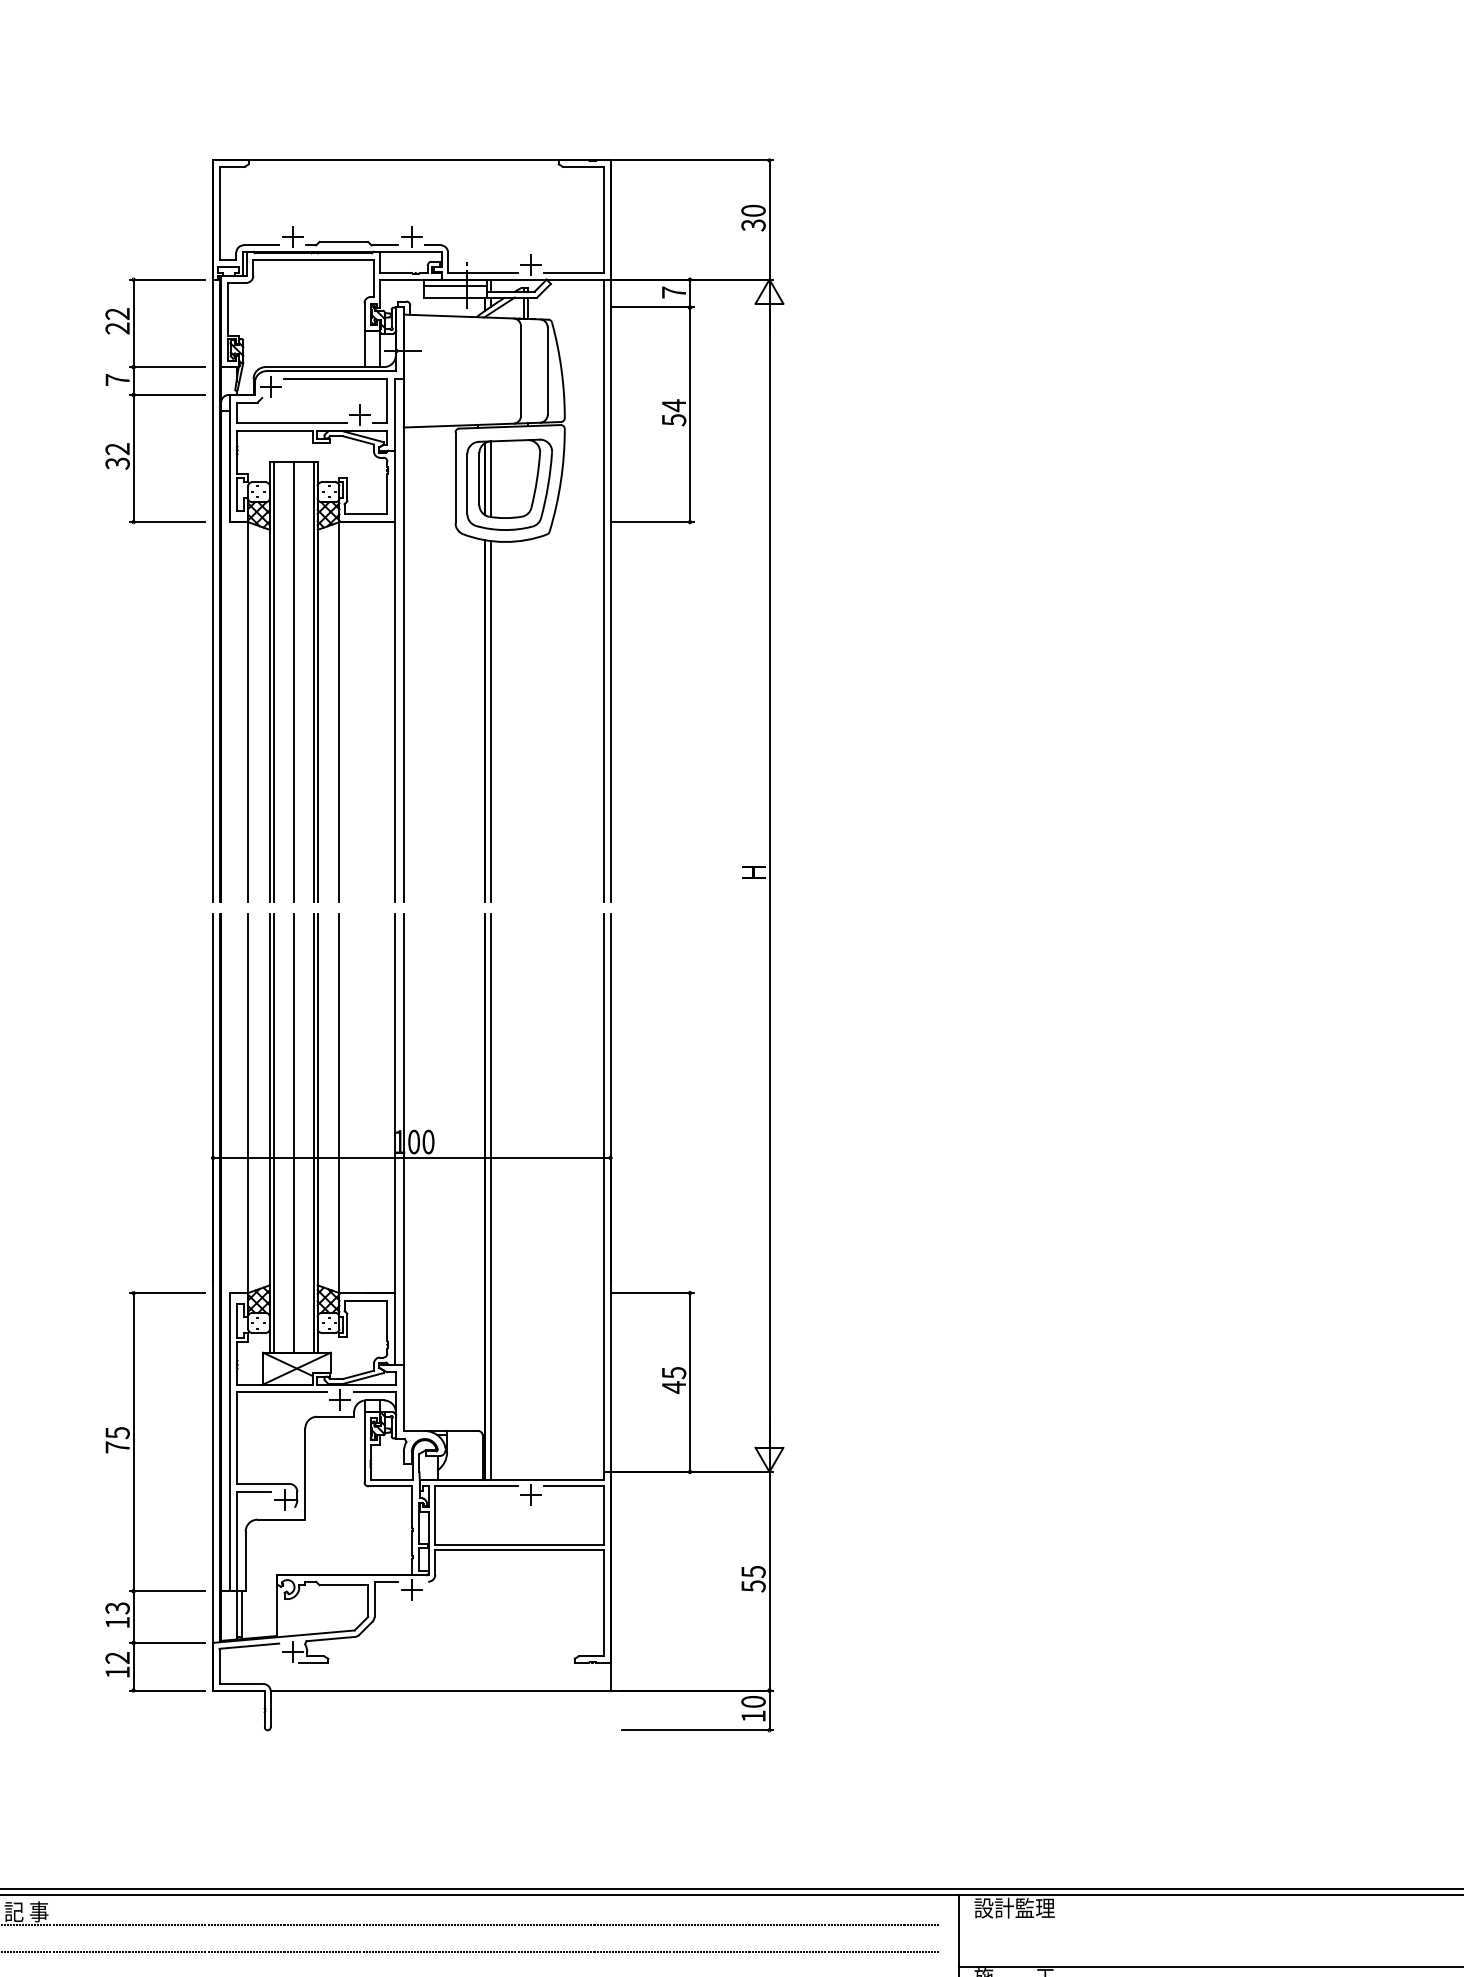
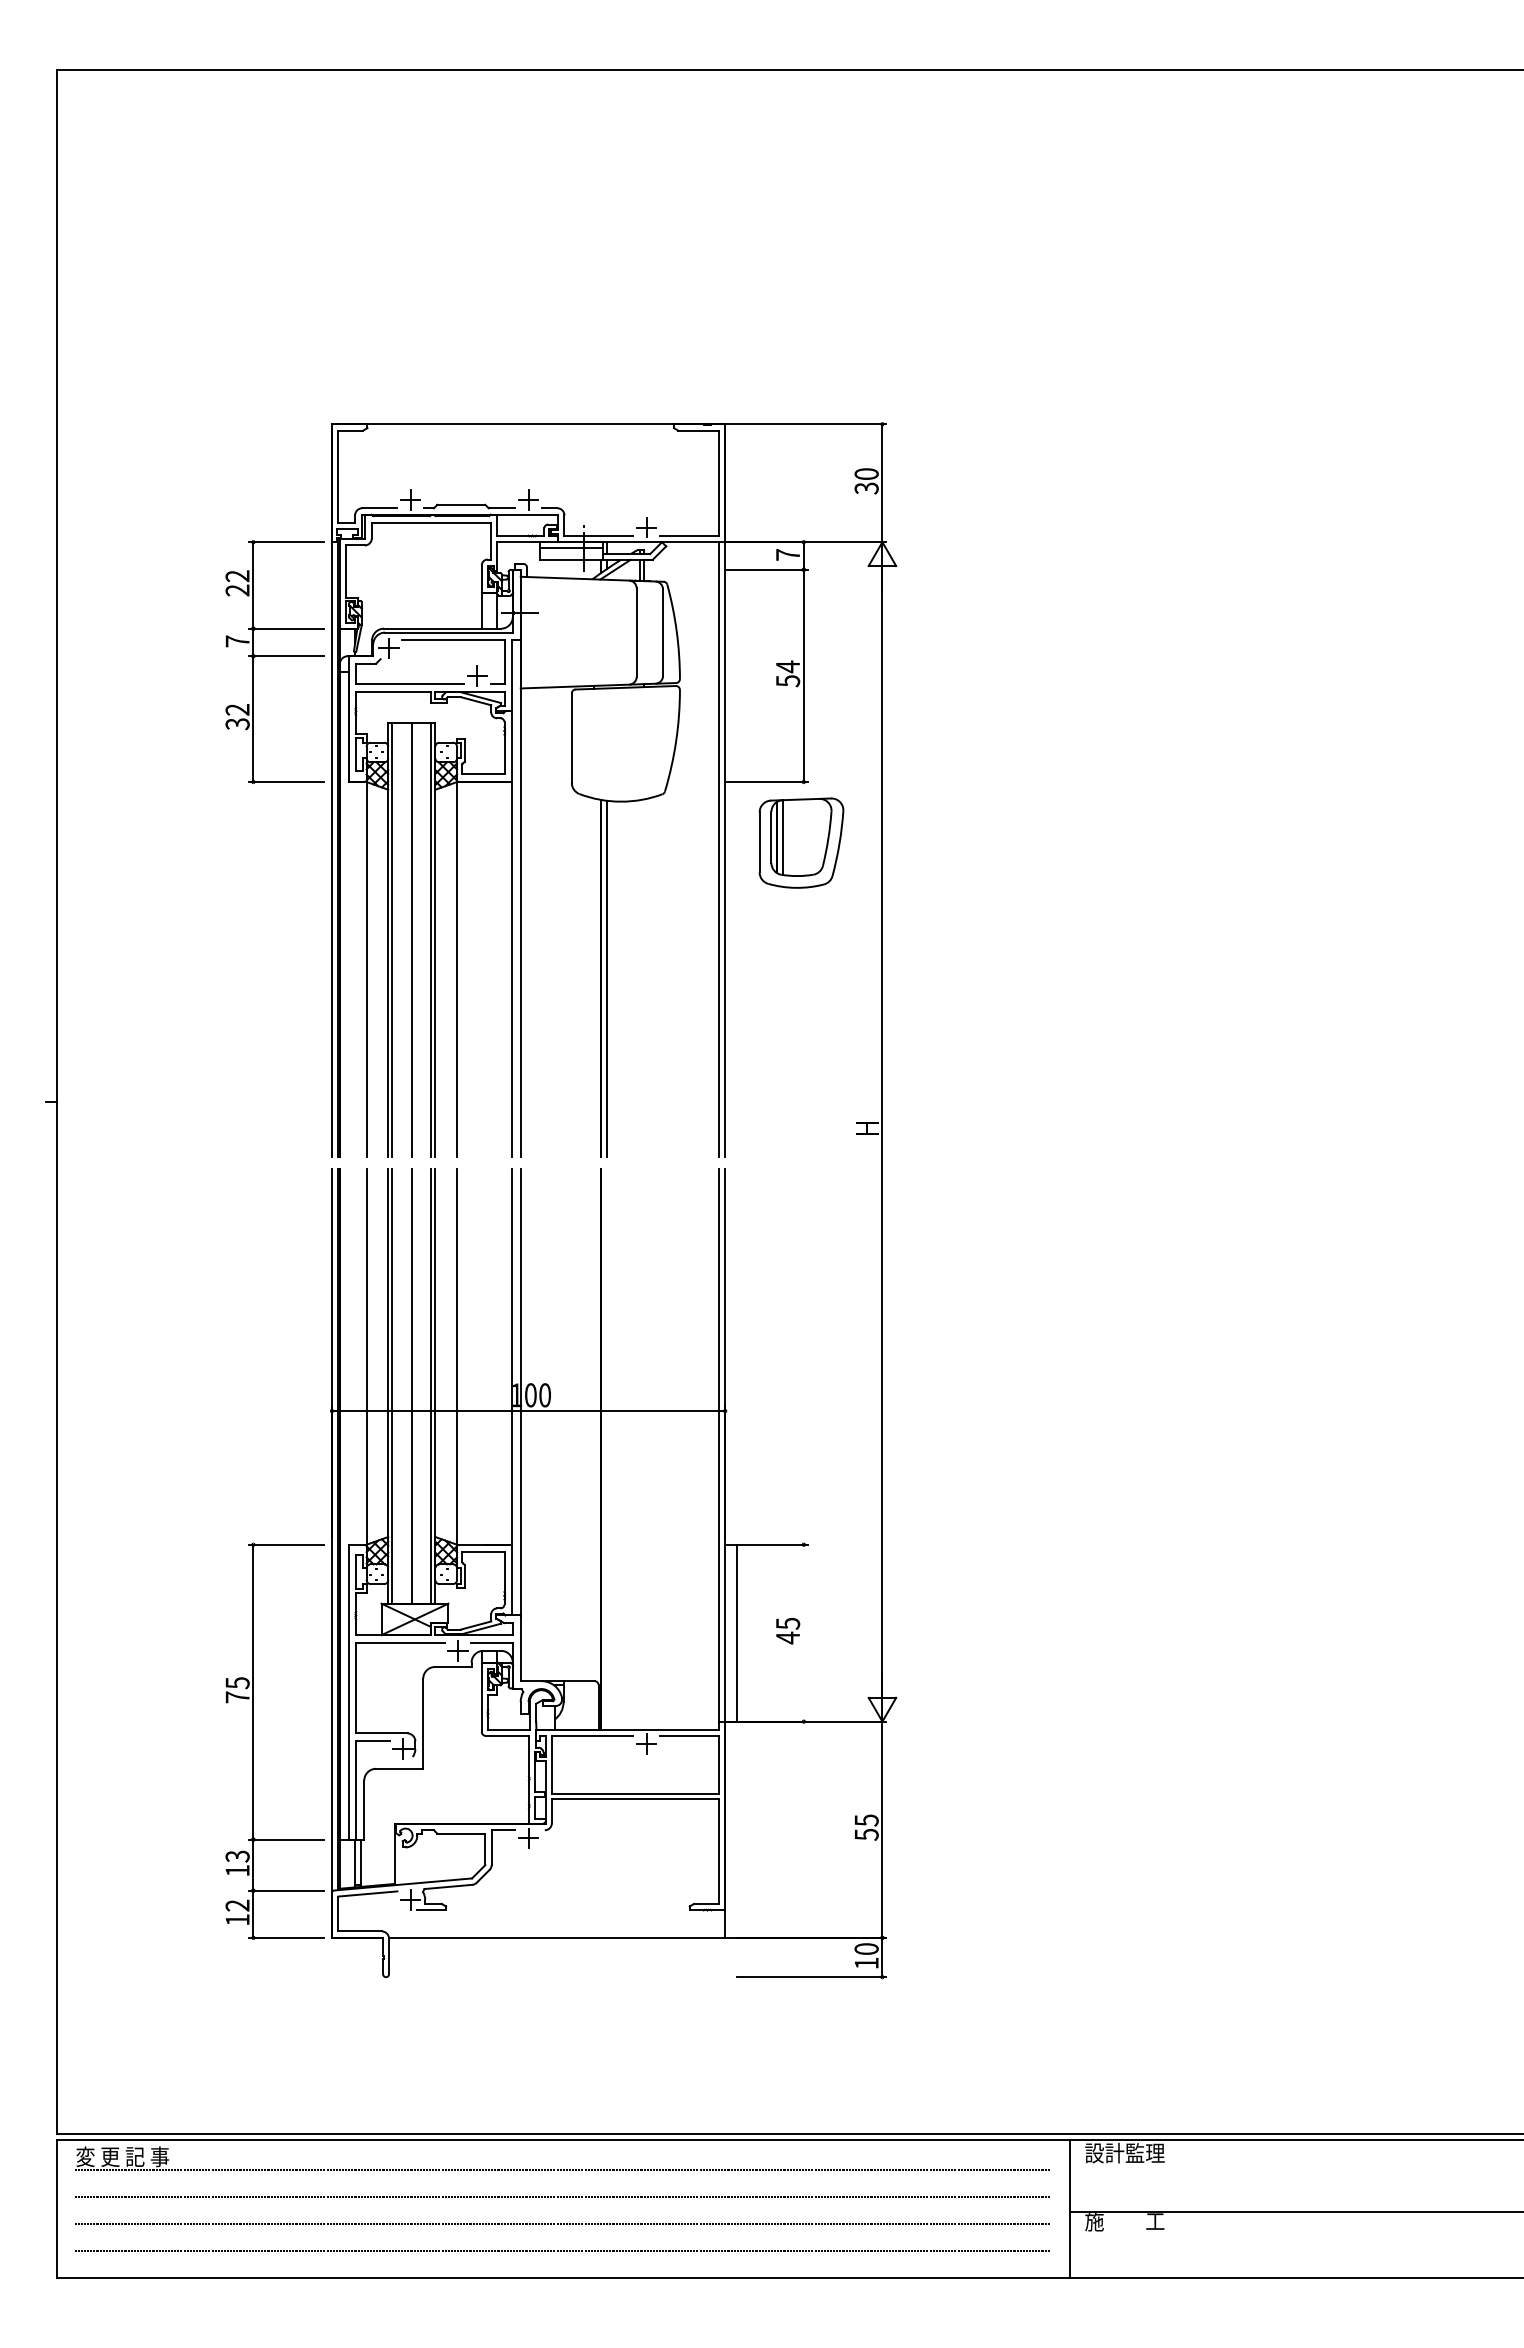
part: (509, 484) -> (801, 842), moved
line: (491, 1196) -> (607, 1449), removed
line: (689, 1381) -> (736, 1632), moved

